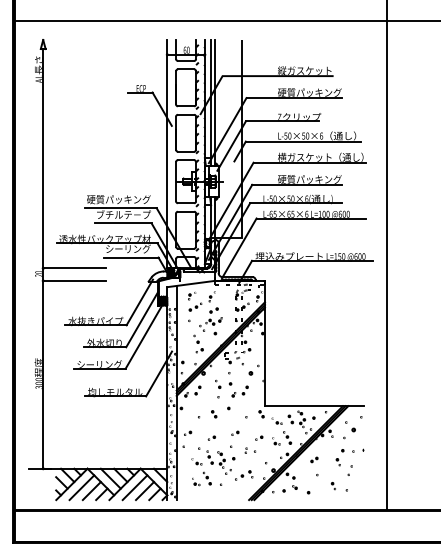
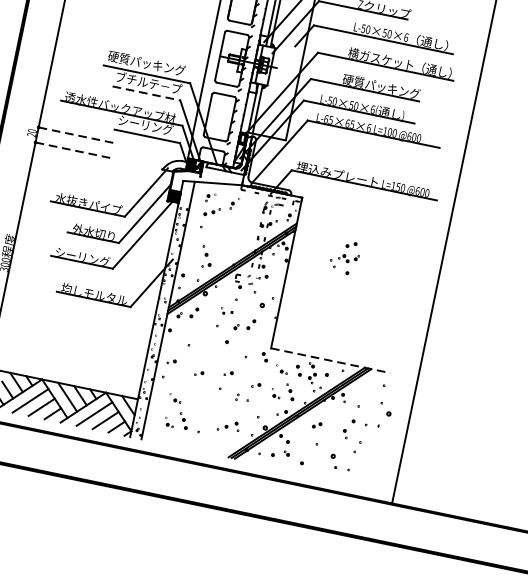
line: (124, 223) -> (147, 93), solid -> dashed
line: (75, 268) -> (77, 135), solid -> dashed
line: (75, 280) -> (74, 150), solid -> dashed
part: (210, 321) -> (344, 257), moved
part: (223, 383) -> (226, 310), size x0.6
line: (314, 406) -> (330, 361), solid -> dashed
part: (214, 414) -> (208, 345), removed
part: (350, 426) -> (385, 408), moved
part: (216, 460) -> (199, 401), removed
part: (332, 486) -> (332, 461), size x1.6

